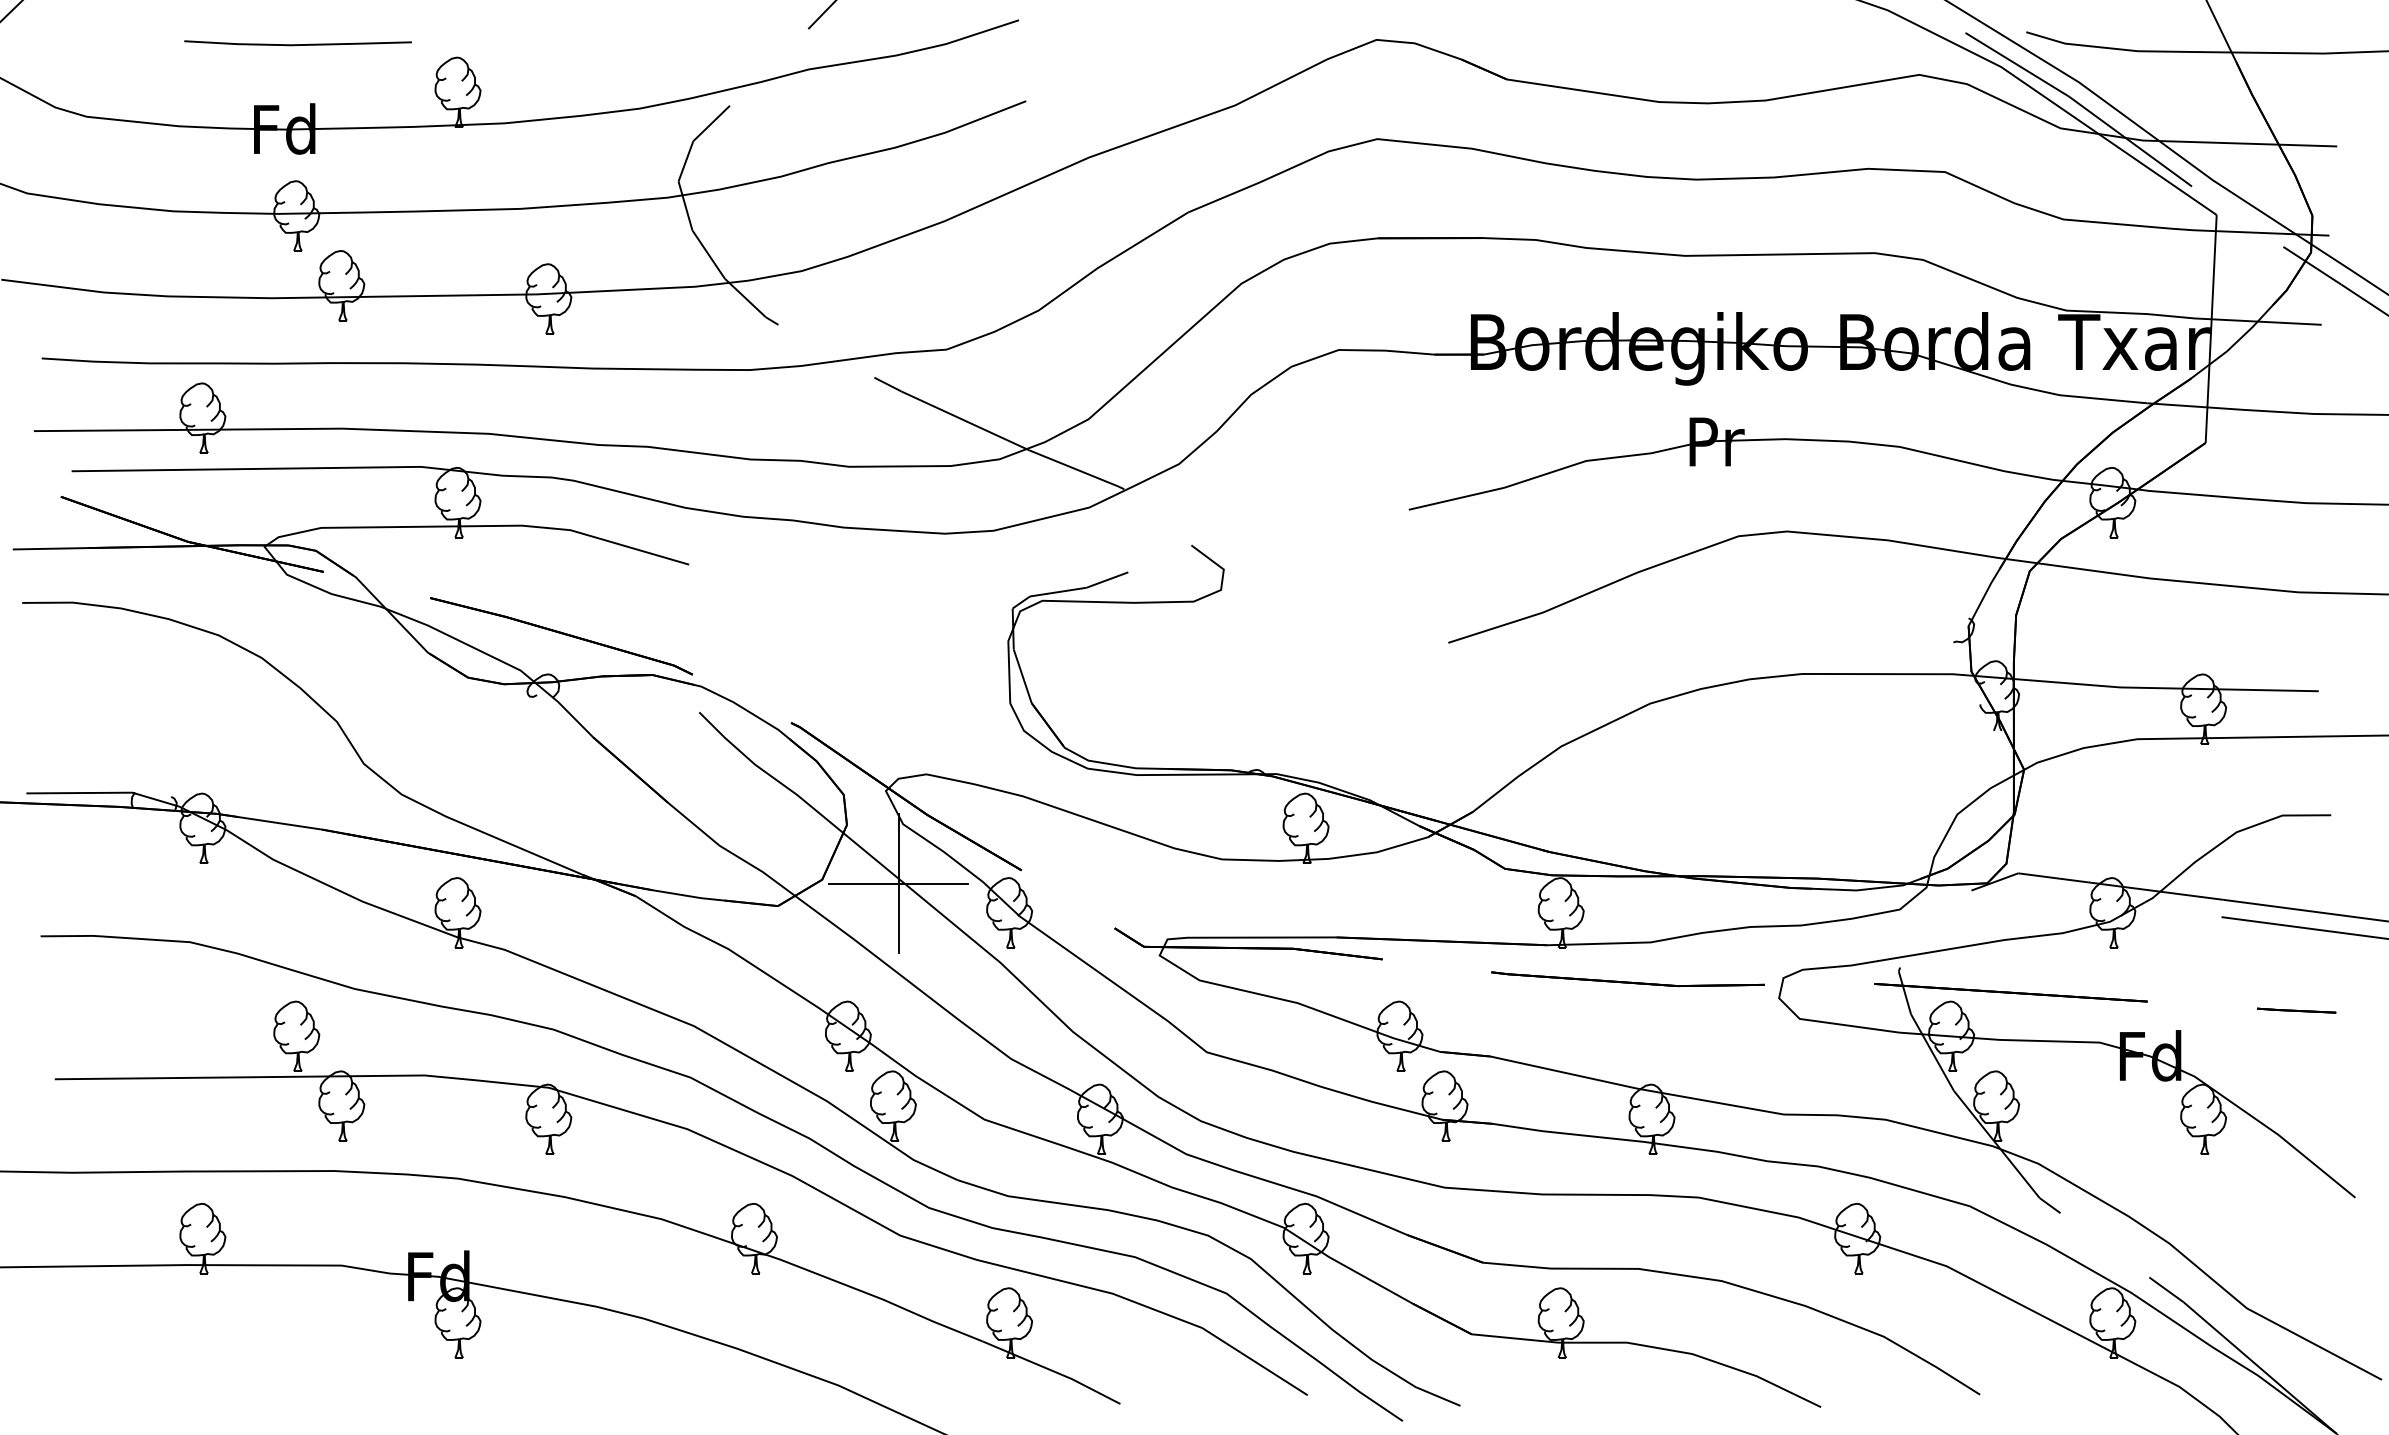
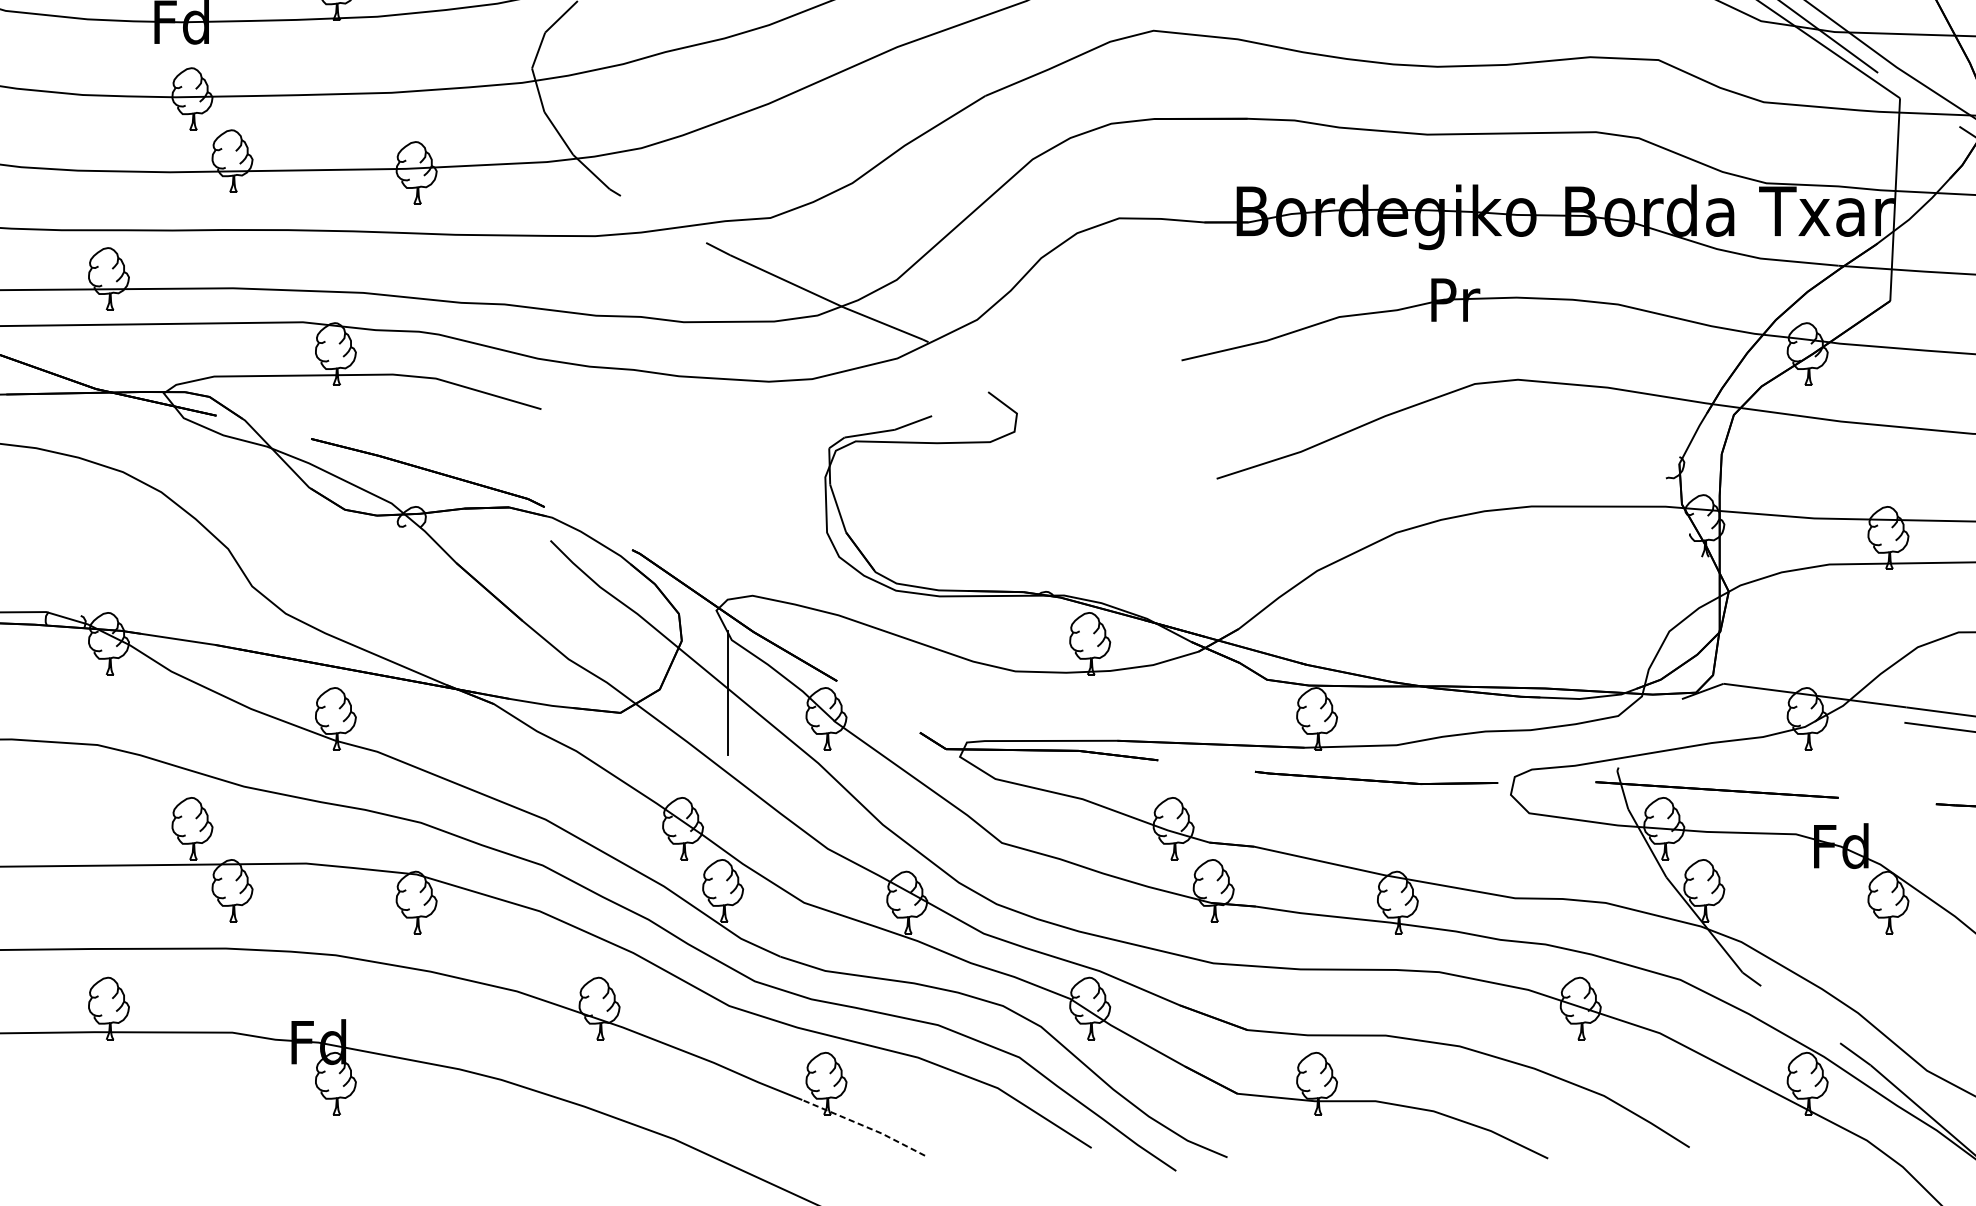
line: (898, 883) -> (727, 692), removed
line: (1052, 1371) -> (864, 1126), solid -> dashed

